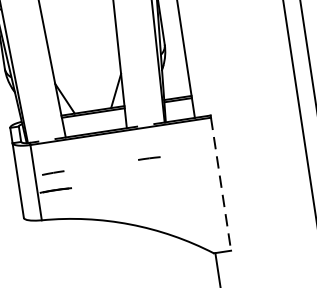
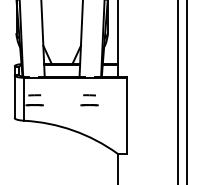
line: (151, 176) -> (89, 105), added
line: (221, 183) -> (127, 115), dashed -> solid

